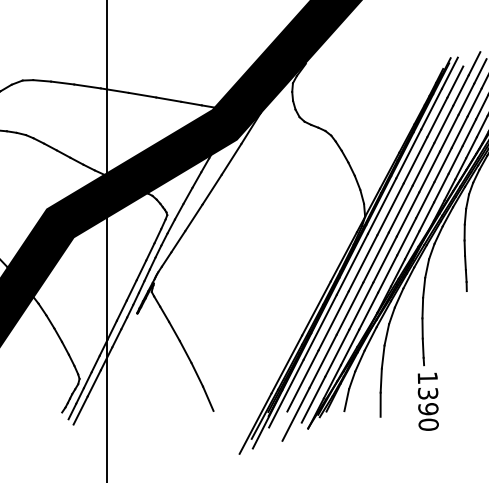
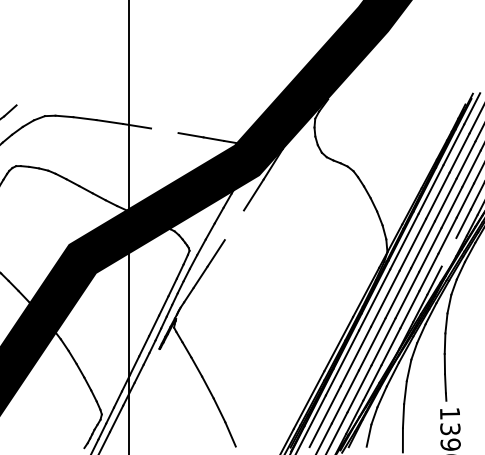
line: (142, 94) -> (164, 130), removed
line: (211, 189) -> (233, 225), removed
line: (426, 216) -> (448, 252), removed

